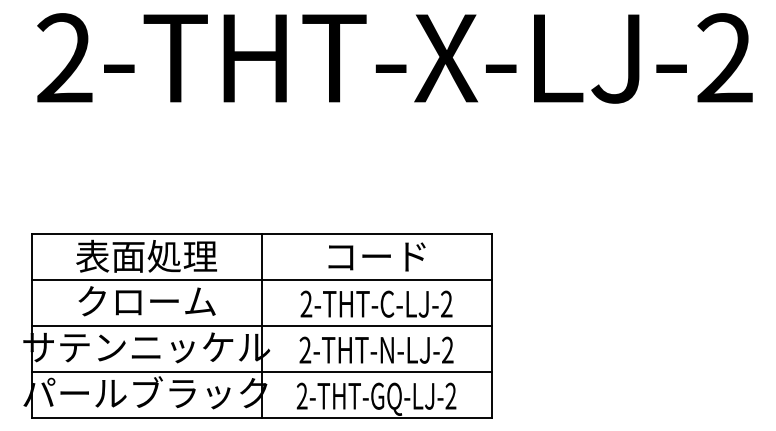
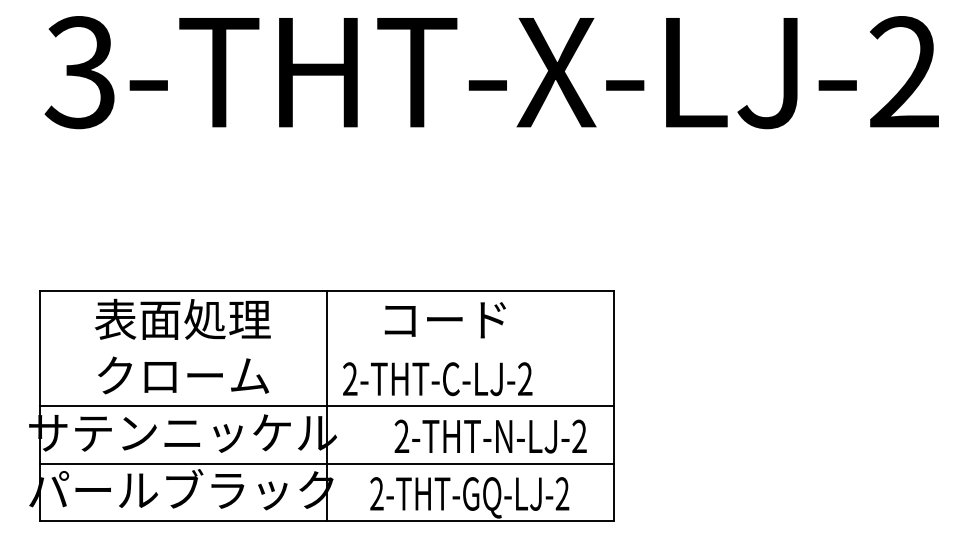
text: (63, 58) -> (79, 72), 2-THT-X-LJ-2 -> 3-THT-X-LJ-2
text: (376, 257) -> (444, 320), moved
line: (262, 279) -> (327, 348), removed
text: (376, 304) -> (437, 379), moved
text: (376, 350) -> (490, 436), moved

